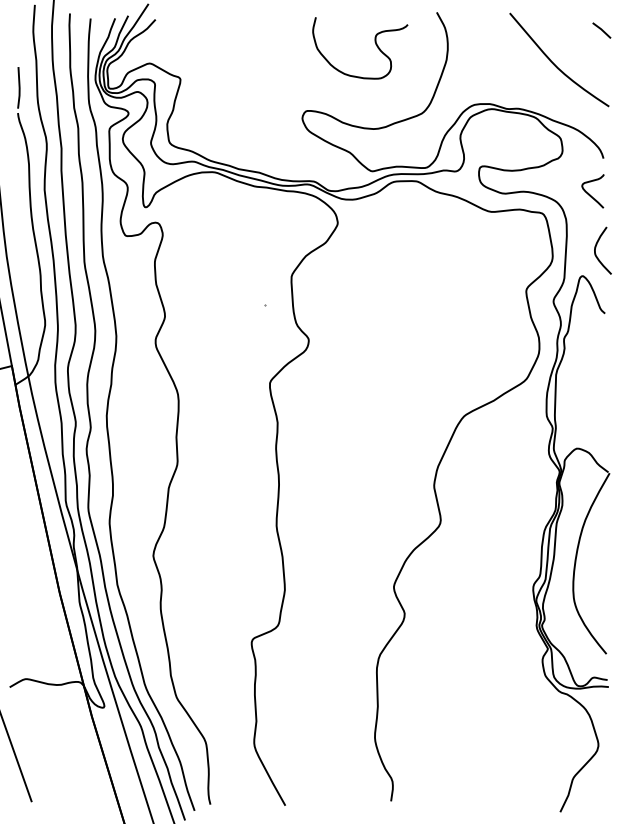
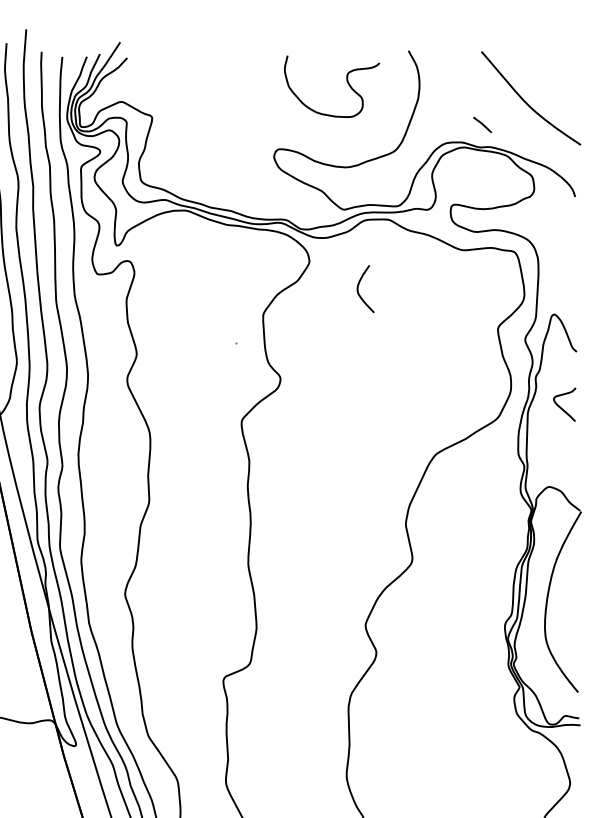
line: (601, 30) -> (482, 124), moved
curve: (589, 193) -> (561, 406), moved
curve: (596, 247) -> (359, 285), moved

